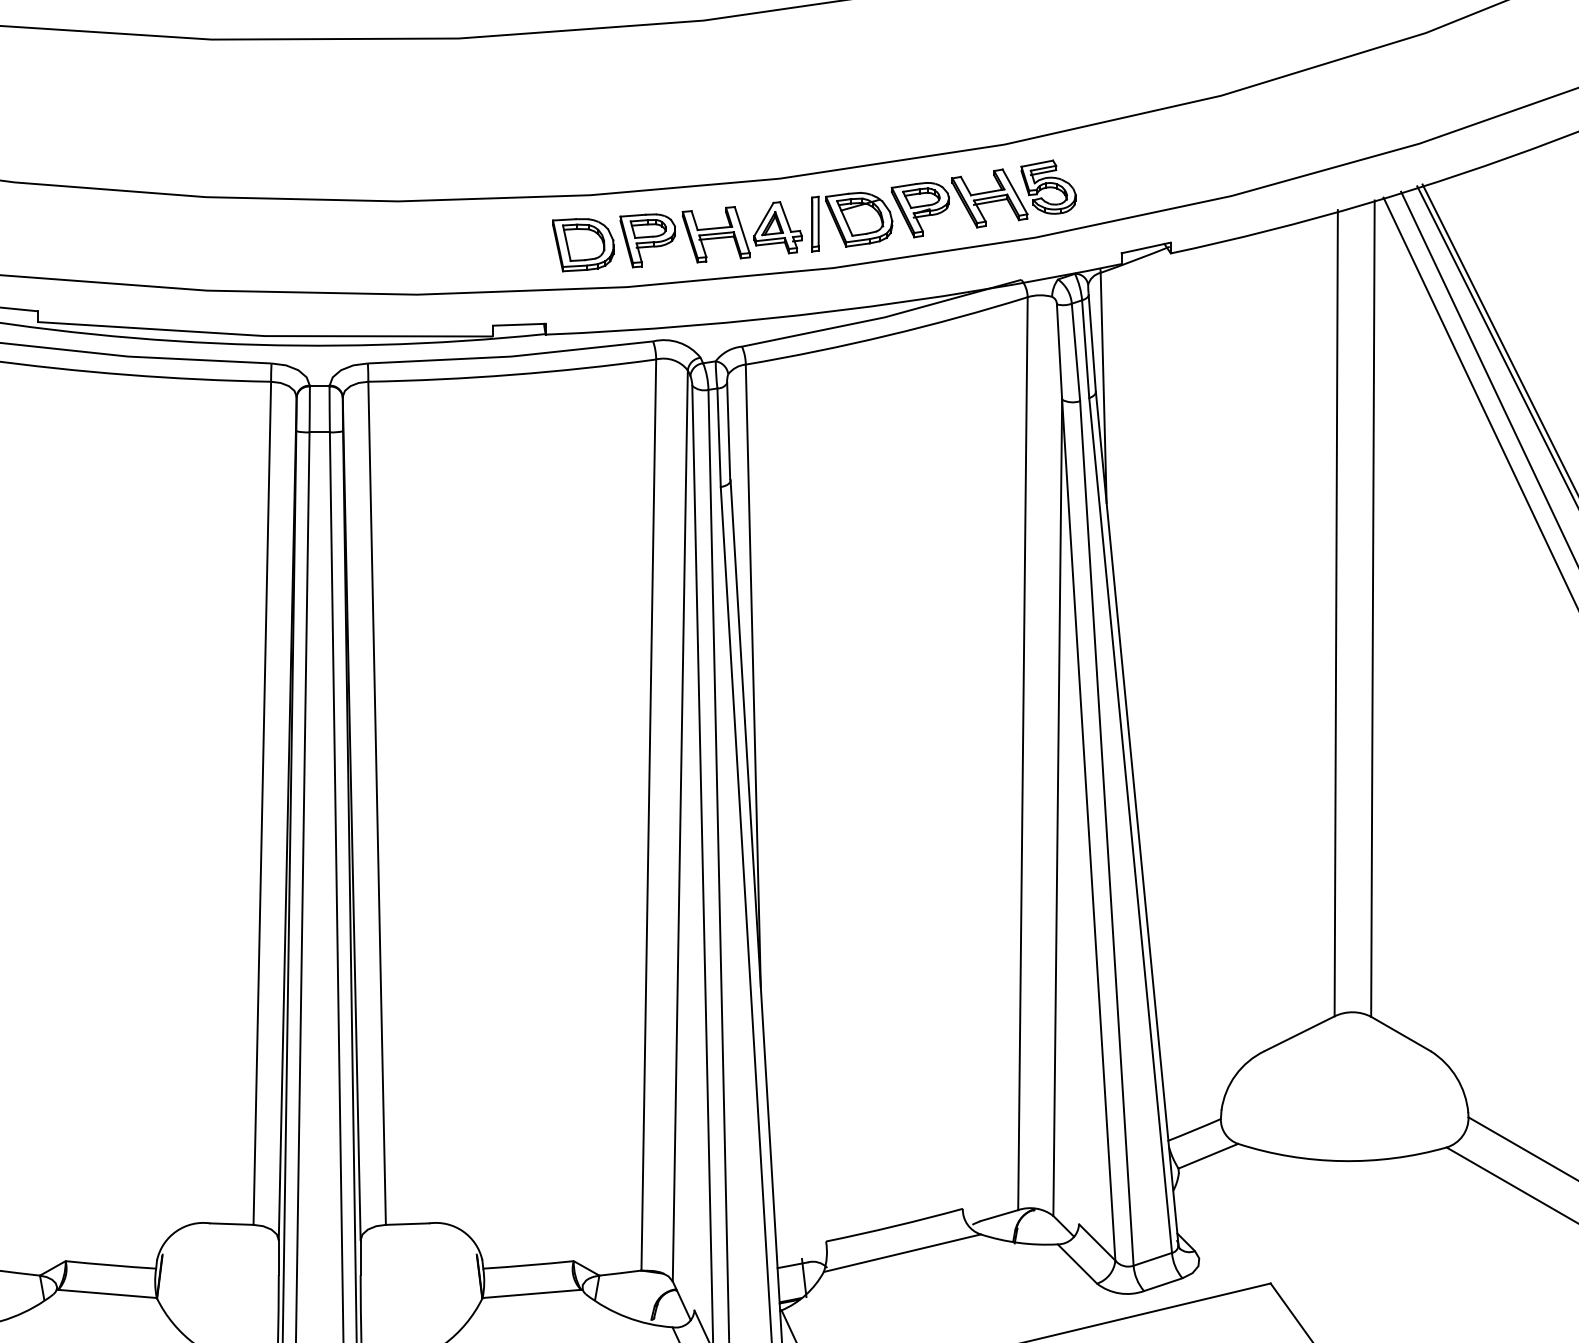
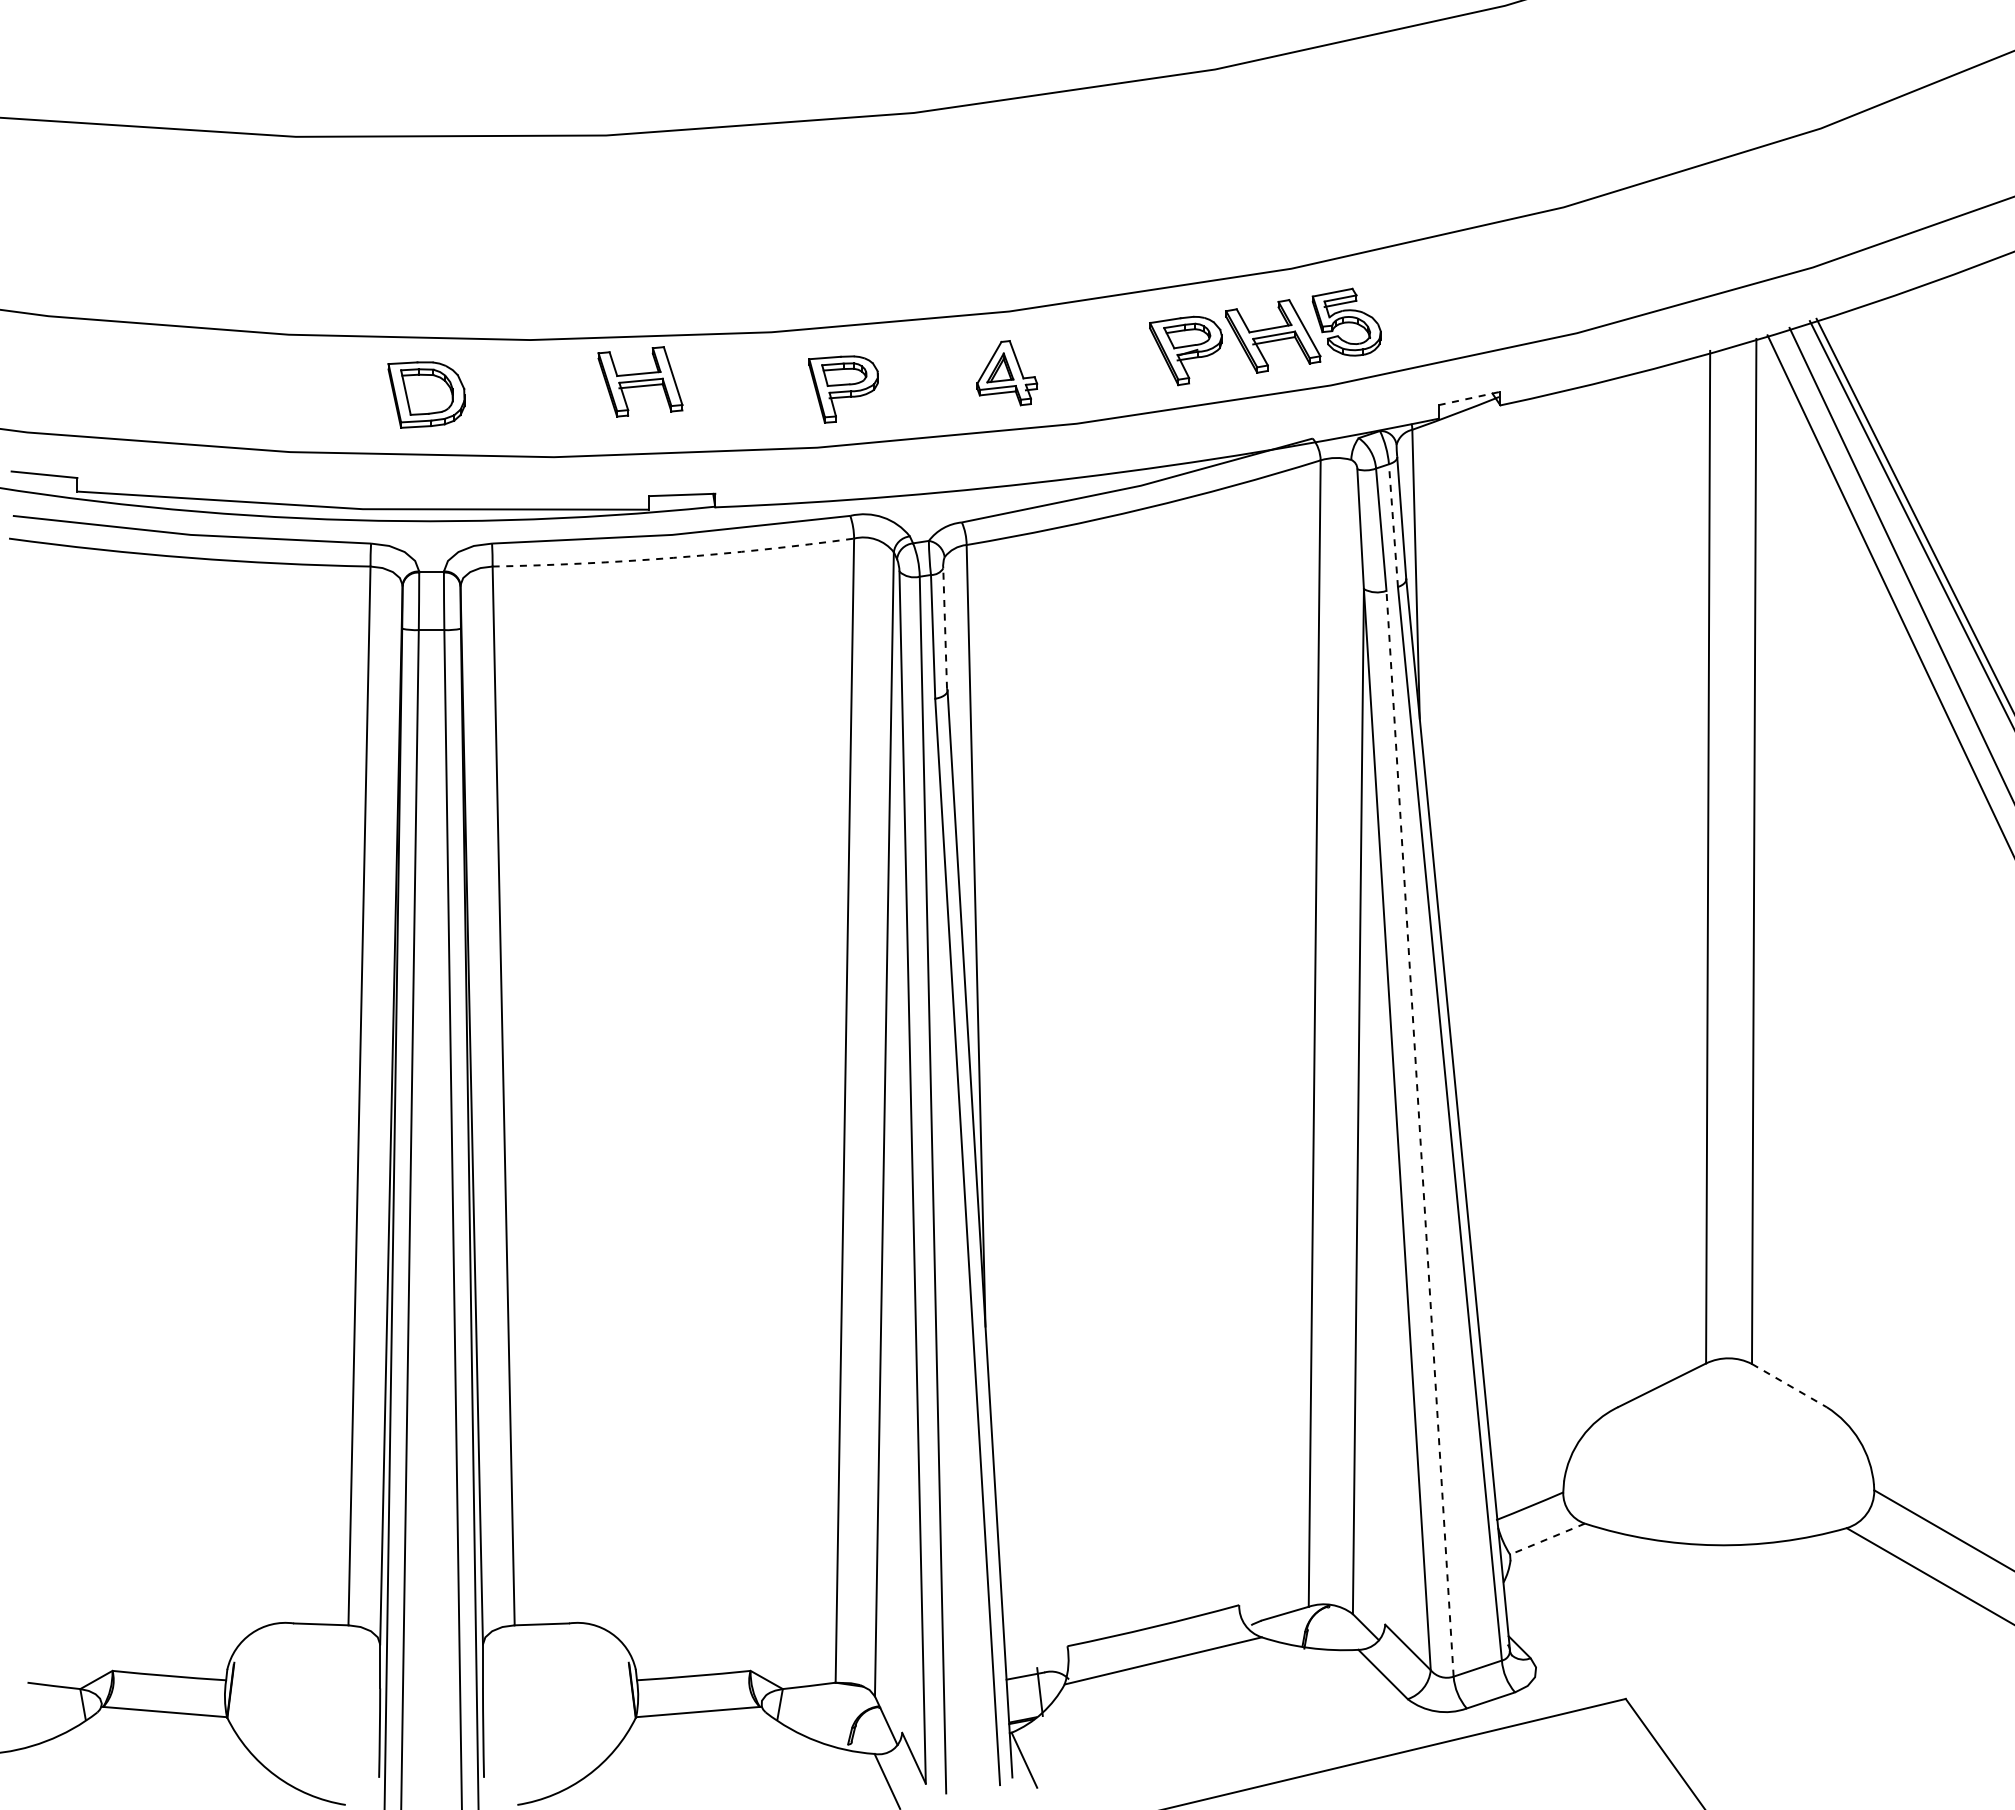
part: (852, 221) -> (1100, 365), removed
part: (716, 234) -> (640, 381), moved
part: (583, 244) -> (426, 394), moved
line: (1146, 247) -> (1469, 398), solid -> dashed
line: (1085, 349) -> (1393, 525), solid -> dashed
arc: (512, 374) -> (673, 557), solid -> dashed
line: (728, 431) -> (945, 628), solid -> dashed
line: (1107, 833) -> (1420, 1133), solid -> dashed
line: (1401, 1033) -> (1789, 1385), solid -> dashed
line: (1208, 1156) -> (1547, 1539), solid -> dashed

